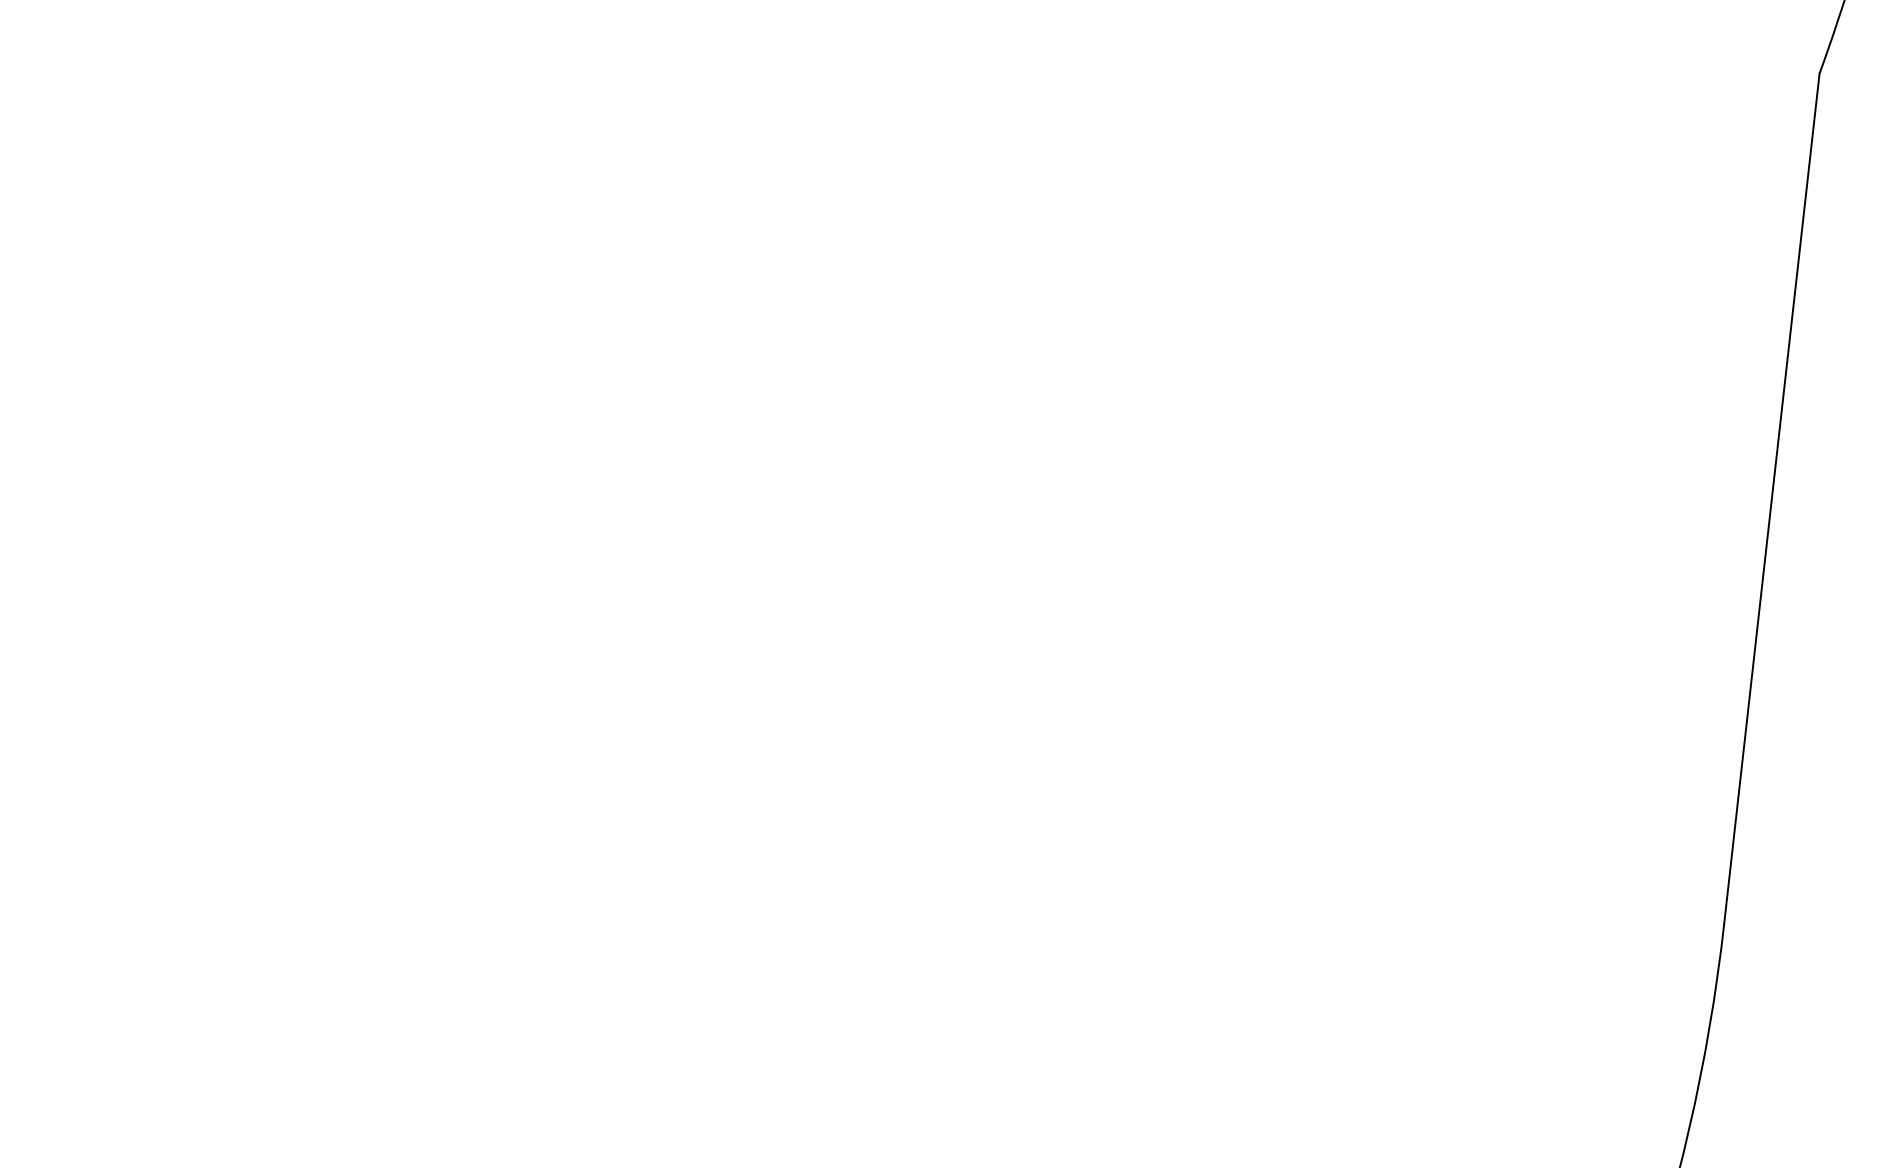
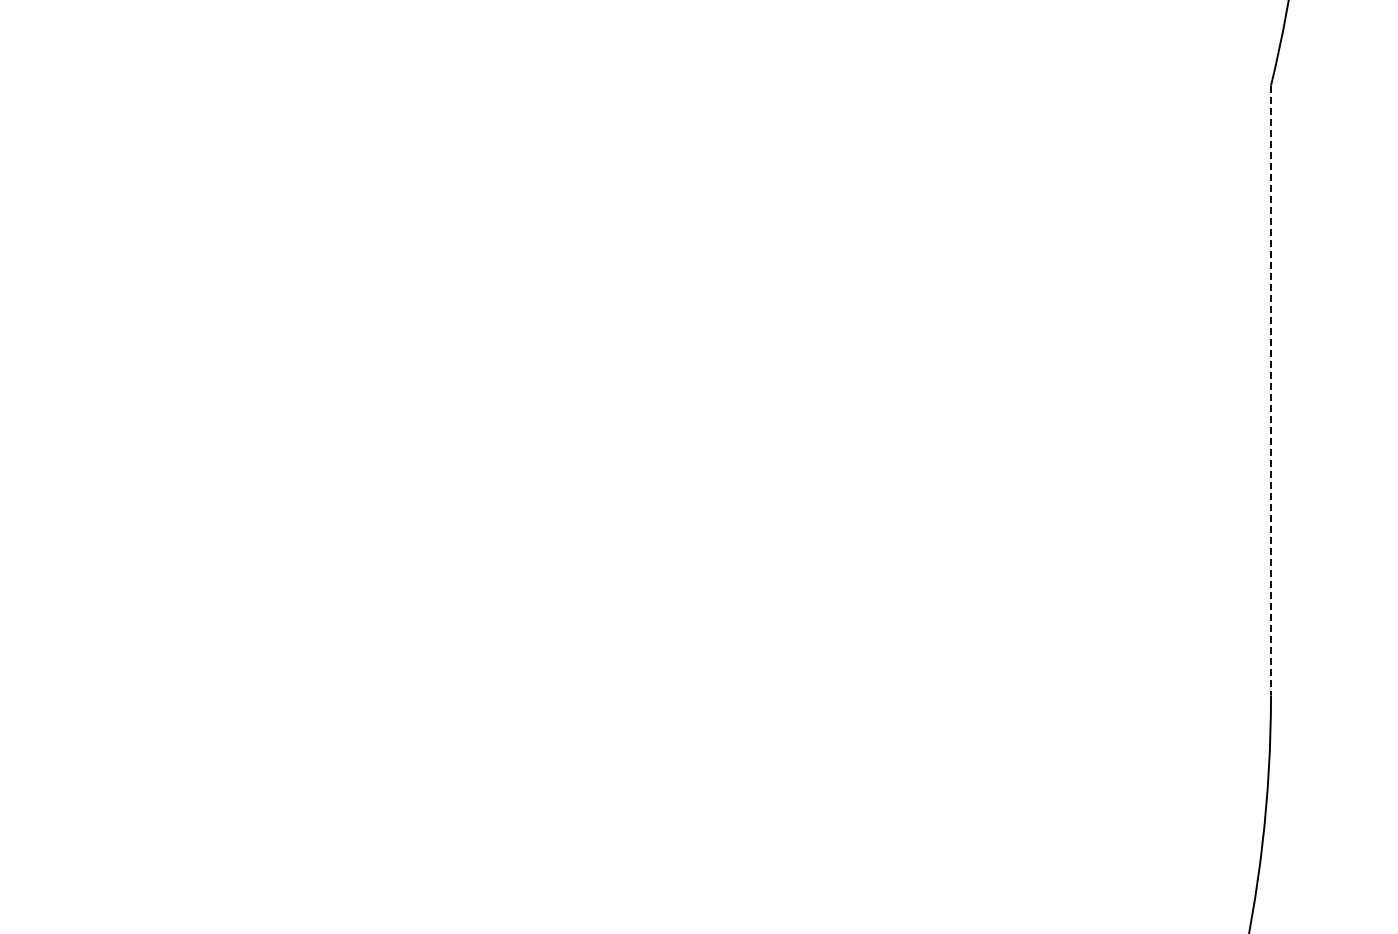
line: (1772, 498) -> (1271, 390), solid -> dashed

